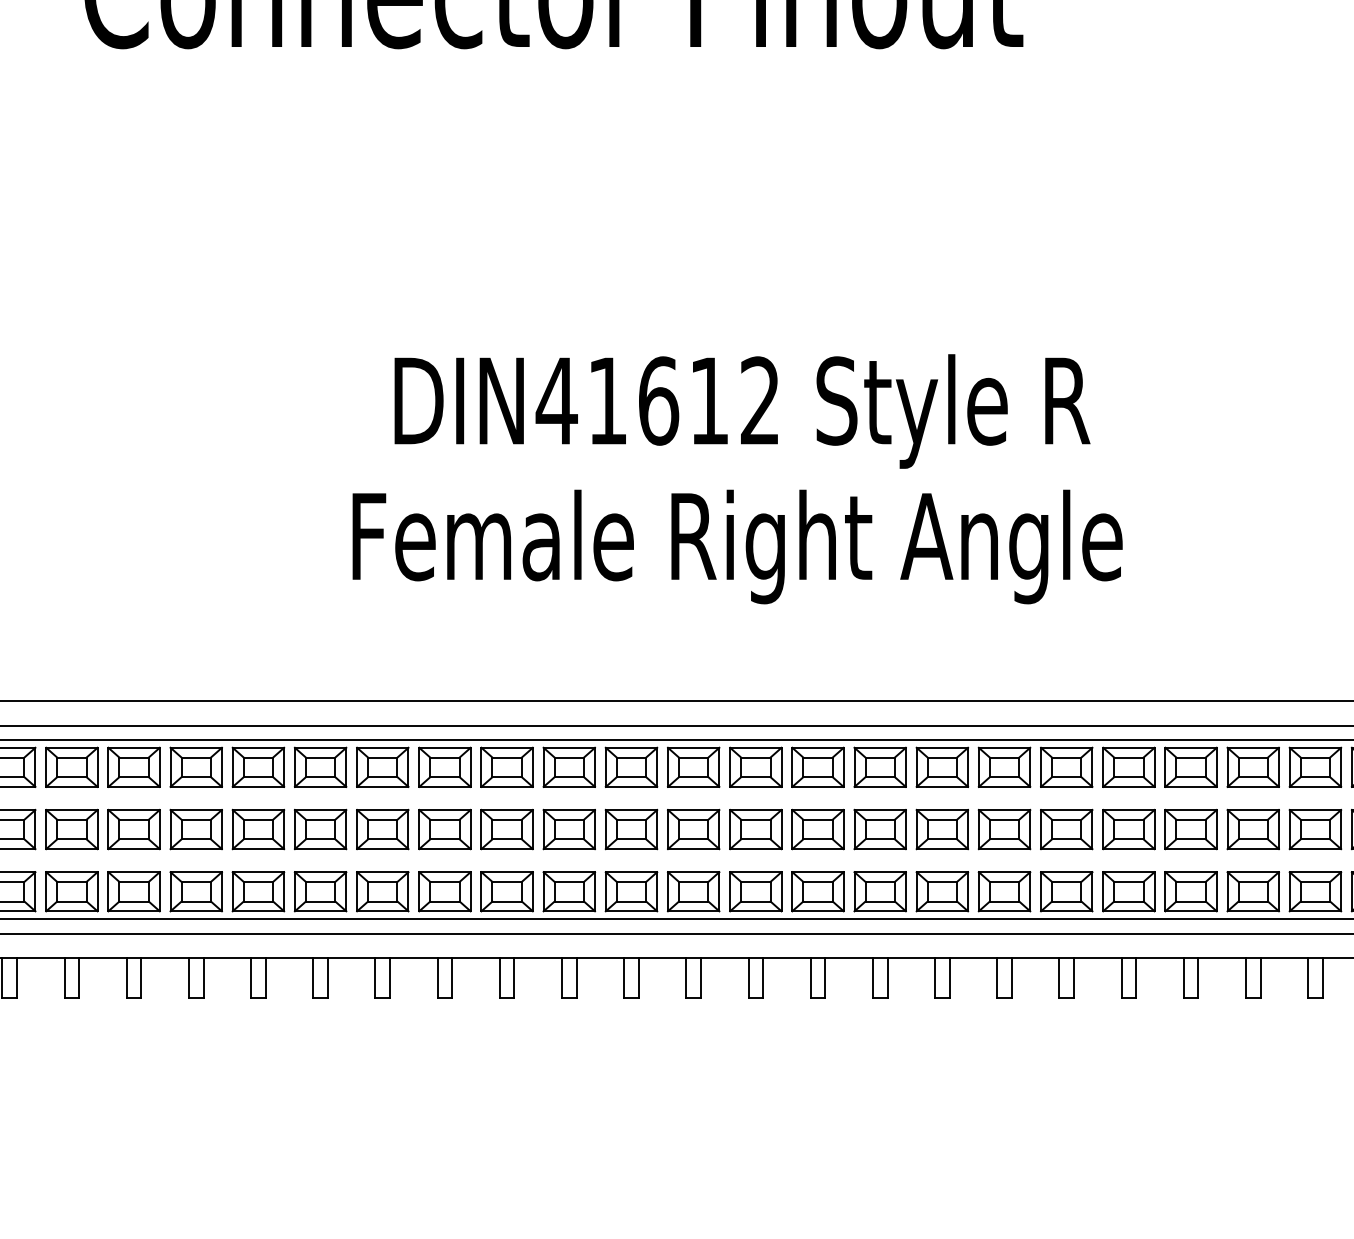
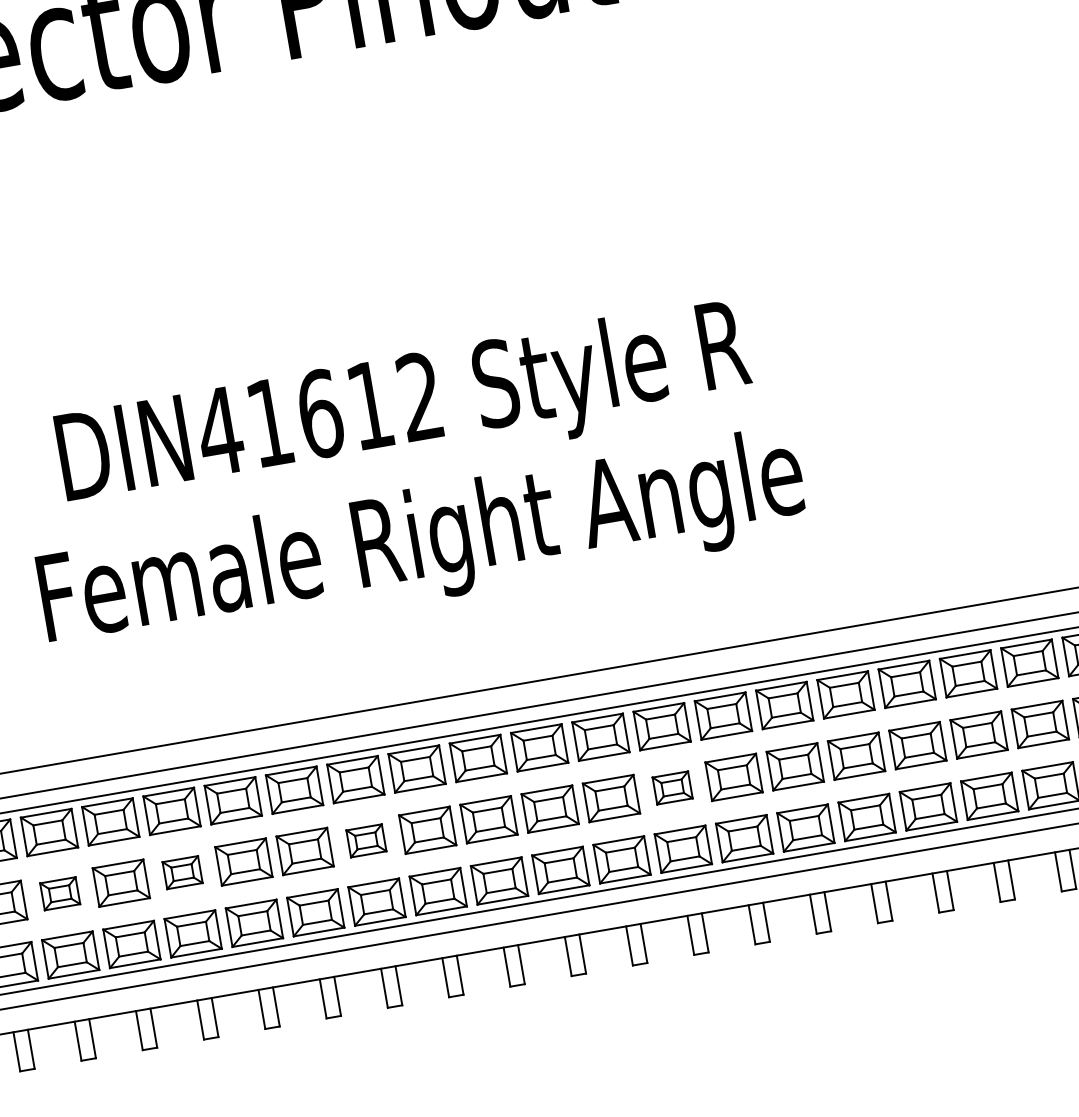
part: (320, 829) -> (59, 893), size x0.7
part: (444, 829) -> (182, 872), size x0.7
part: (631, 829) -> (366, 840), size x0.7
part: (941, 829) -> (671, 788), size x0.7

